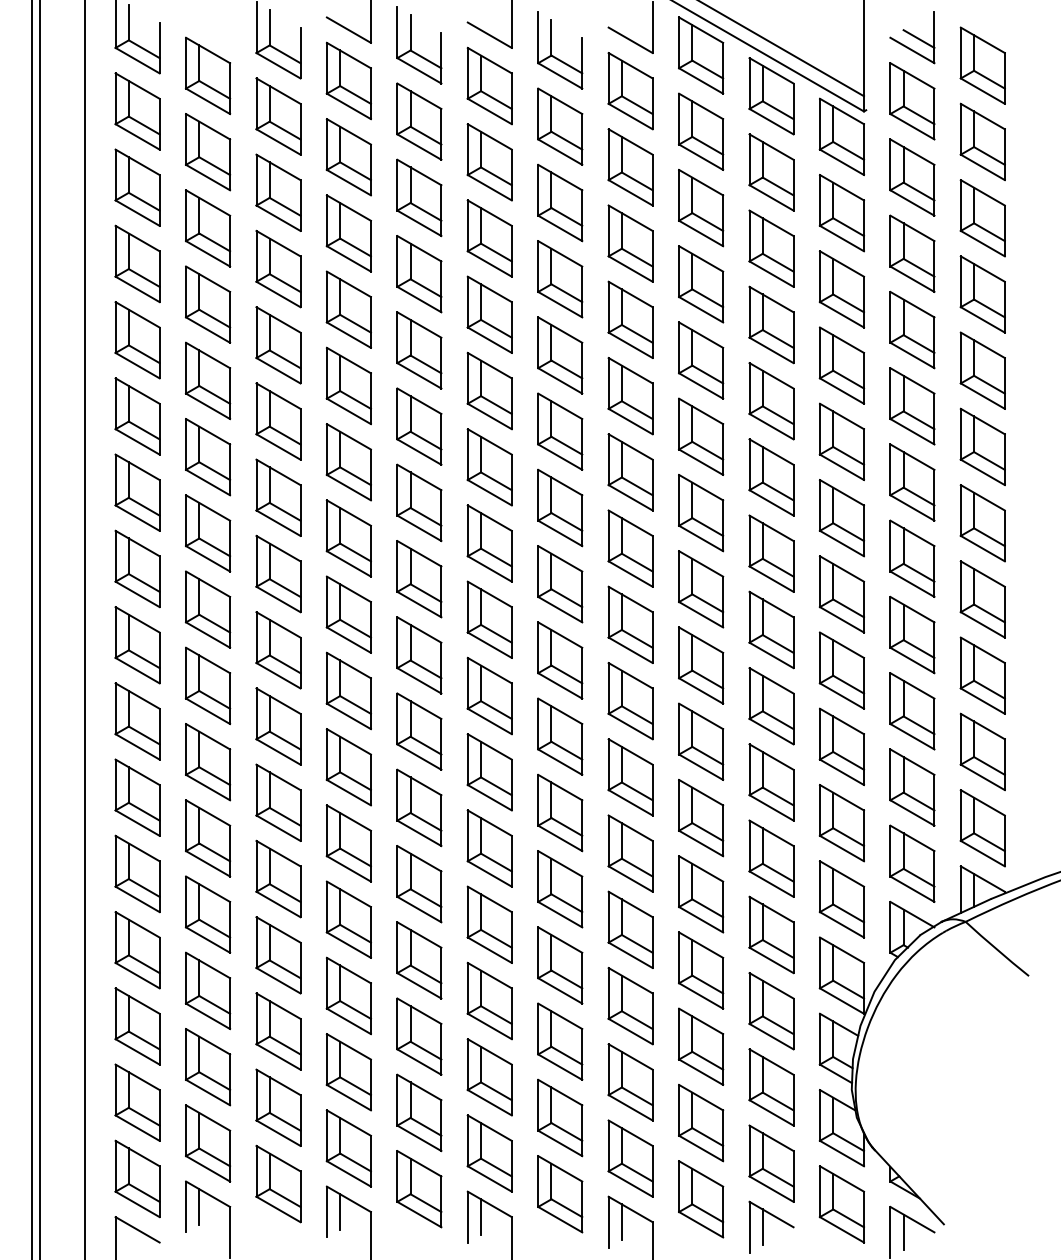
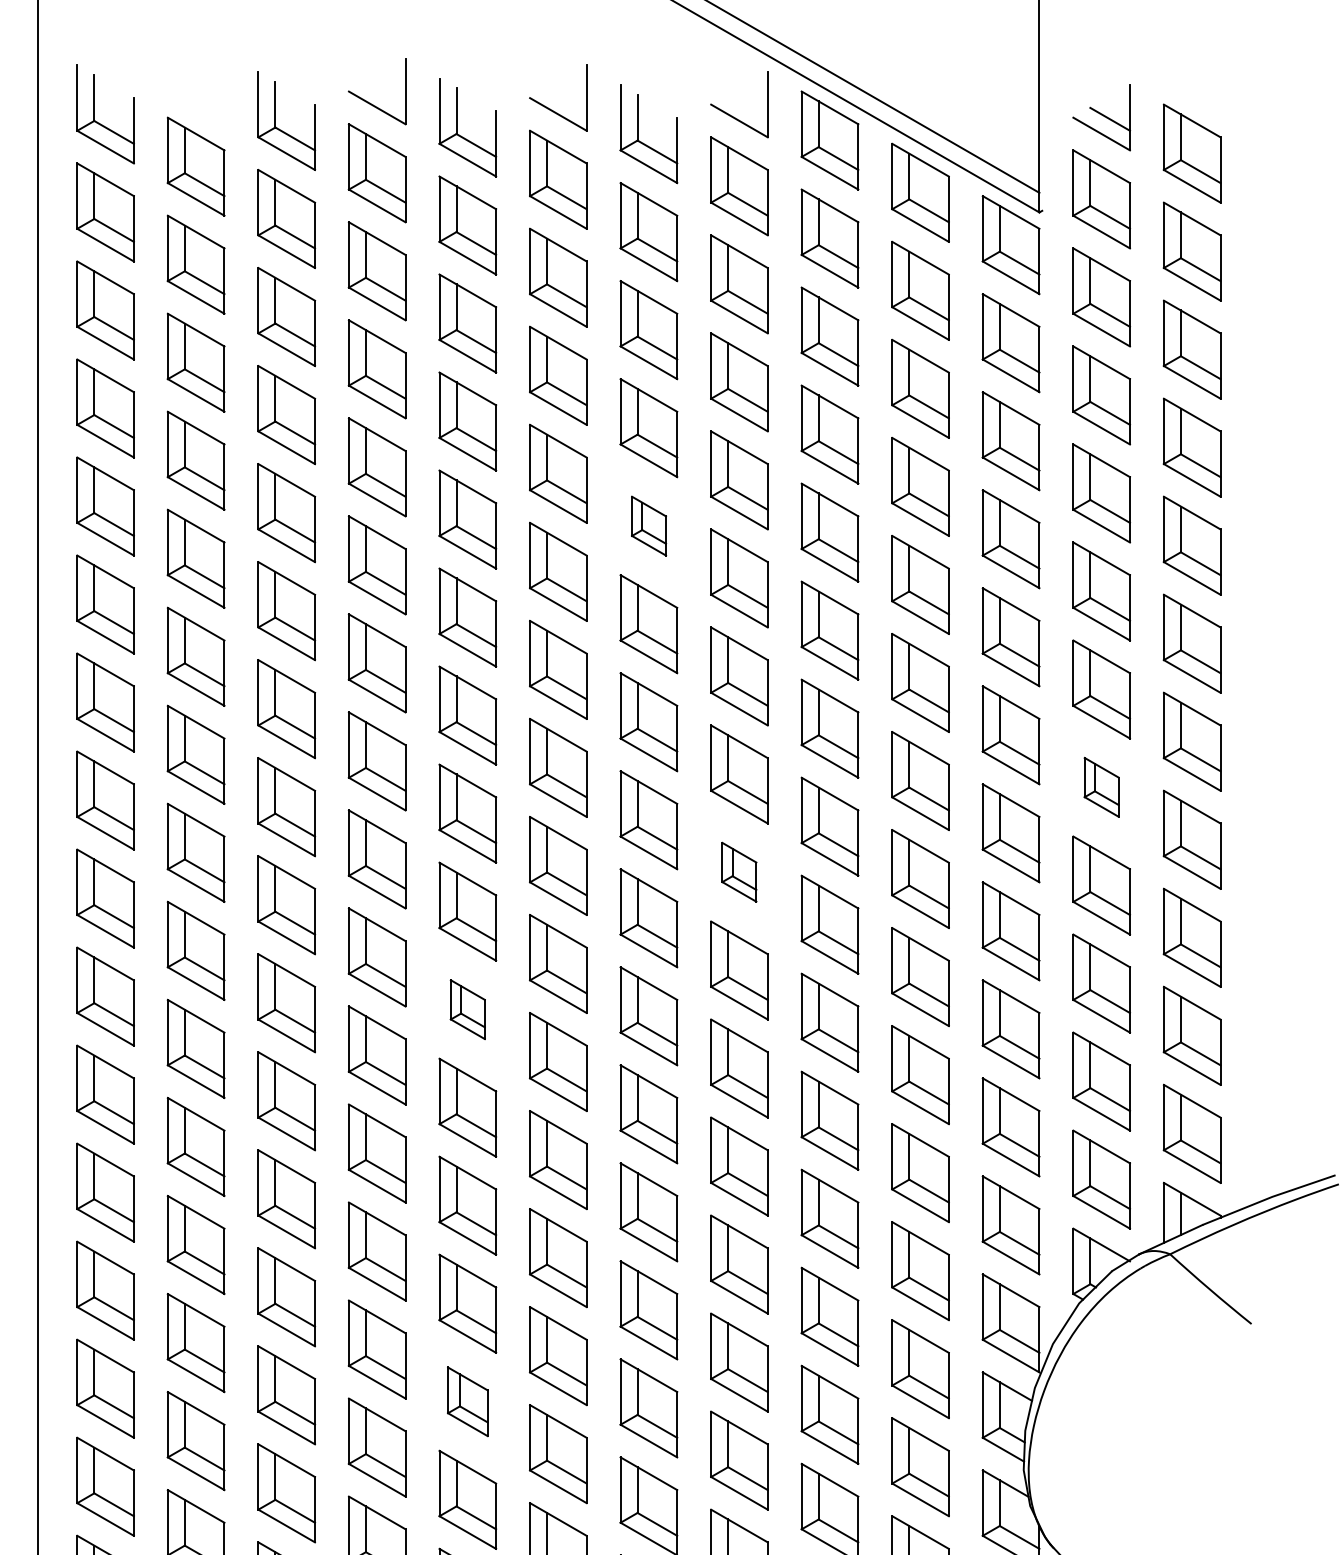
part: (560, 355) -> (649, 526), size x0.6
part: (912, 558) -> (1101, 787), size x0.6
part: (630, 624) -> (739, 871), size x0.6
part: (419, 731) -> (467, 1009), size x0.6
part: (419, 1036) -> (467, 1401), size x0.7

